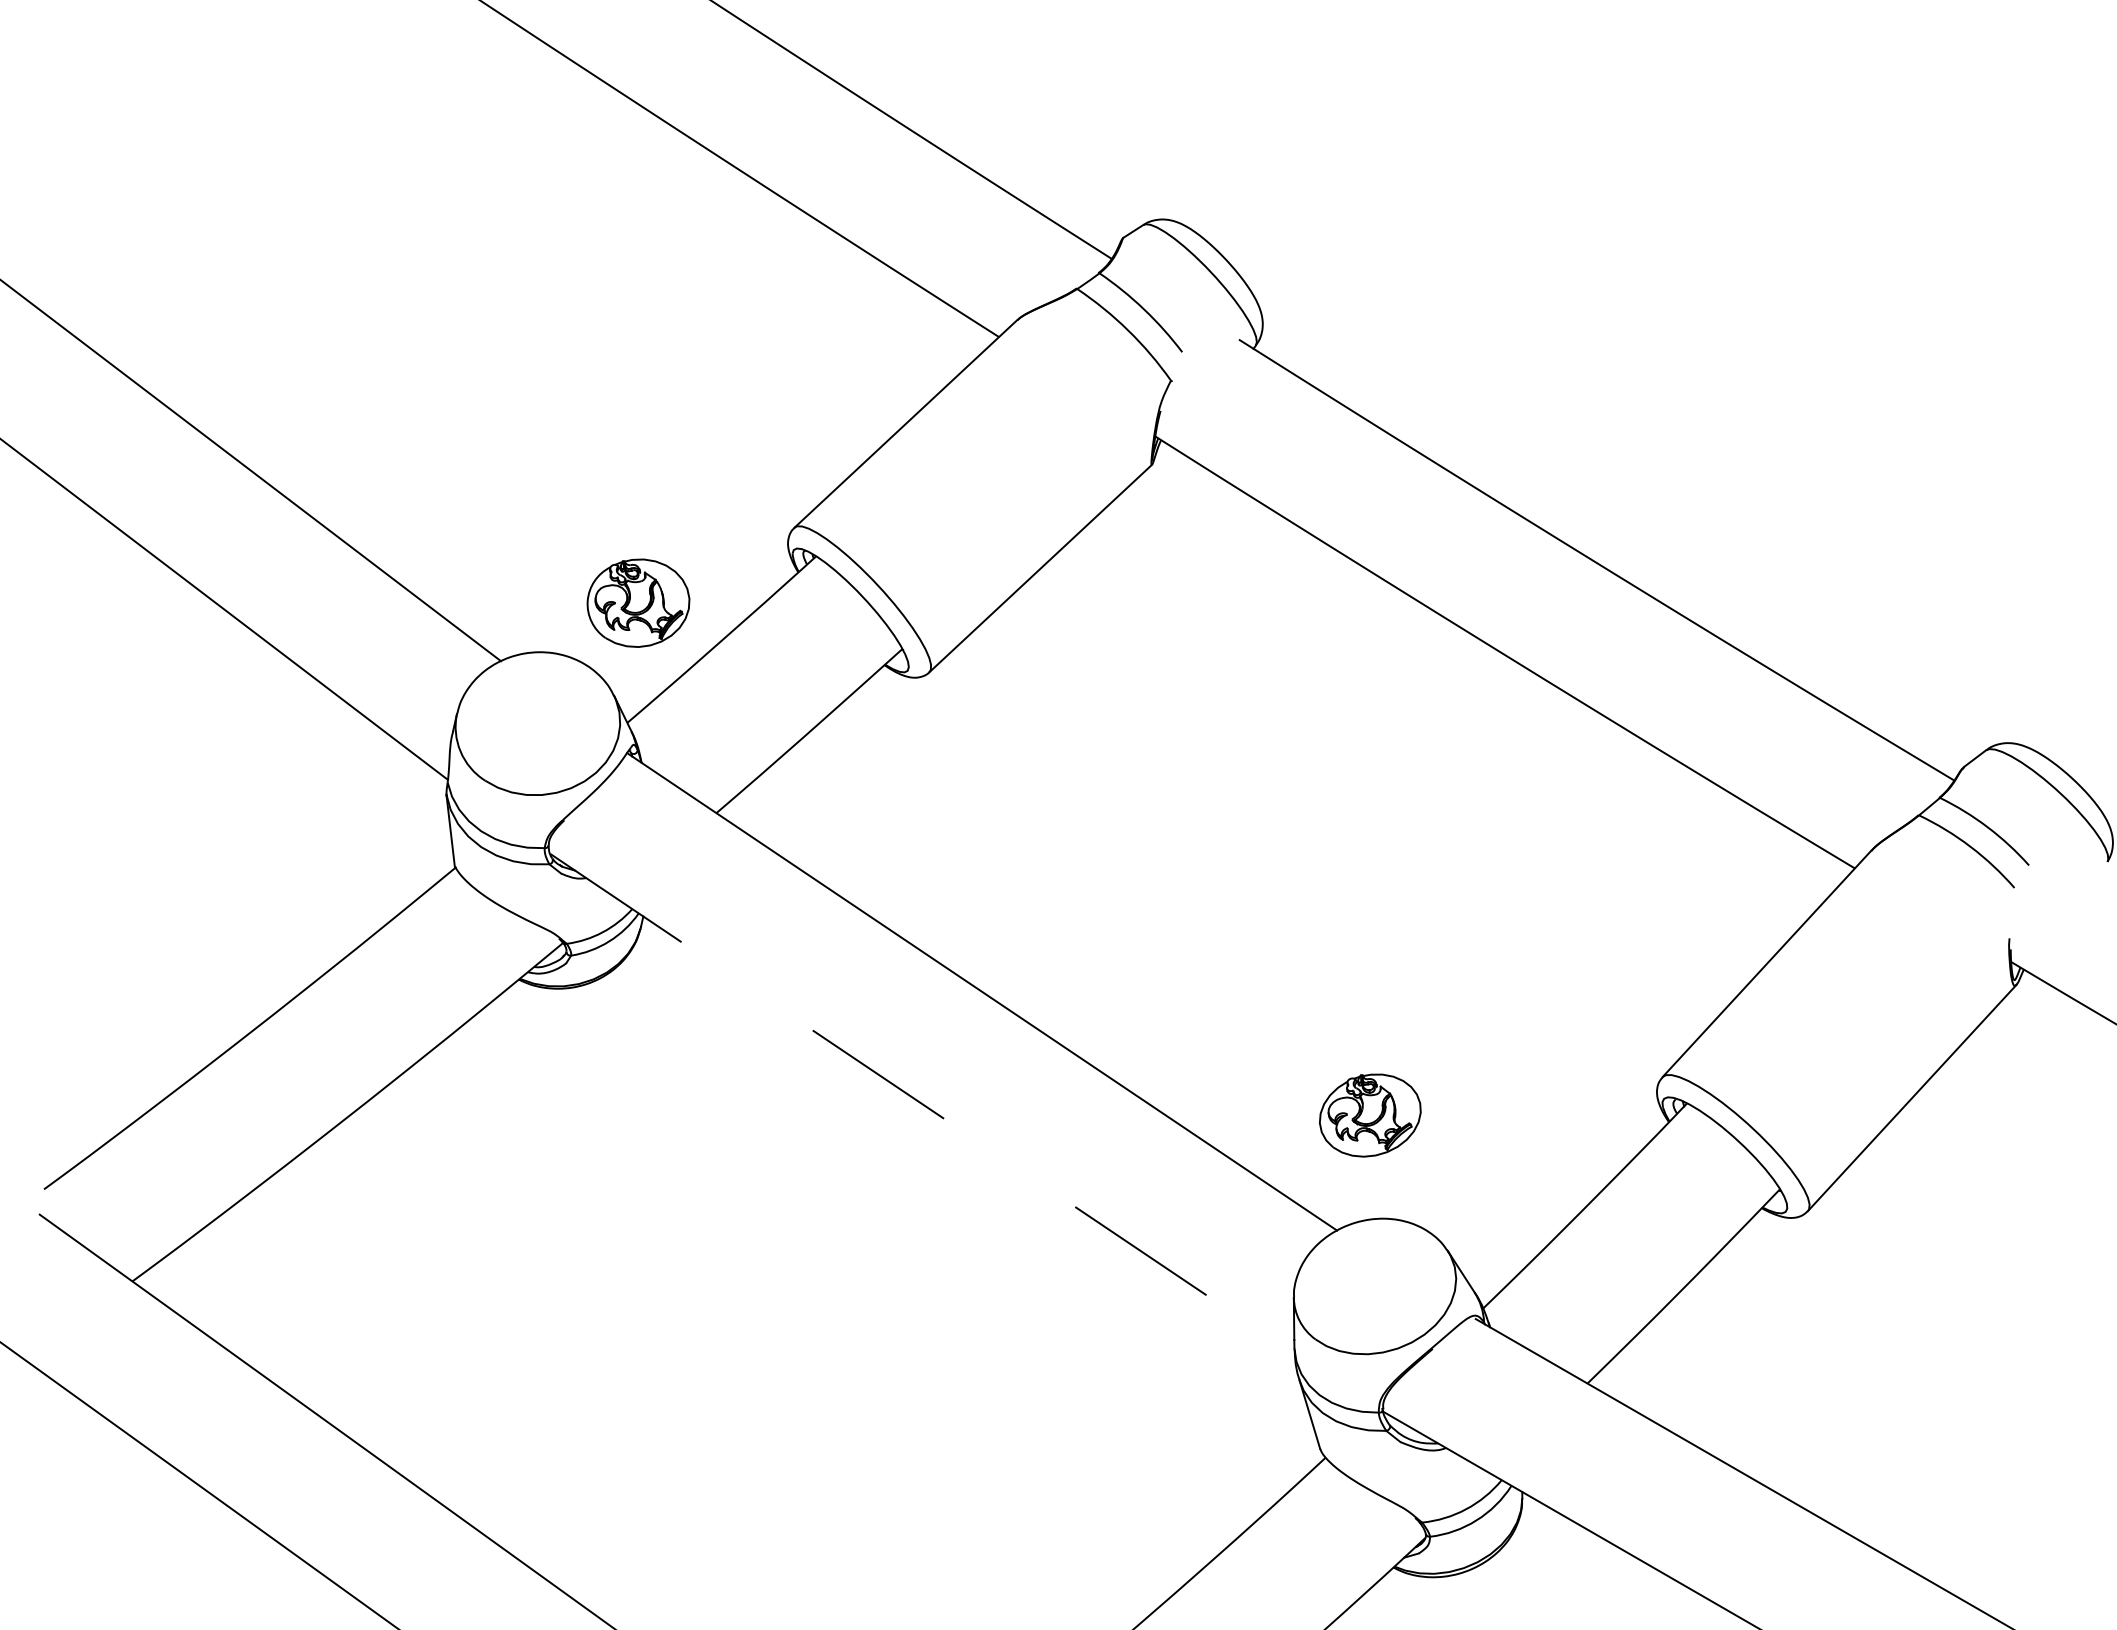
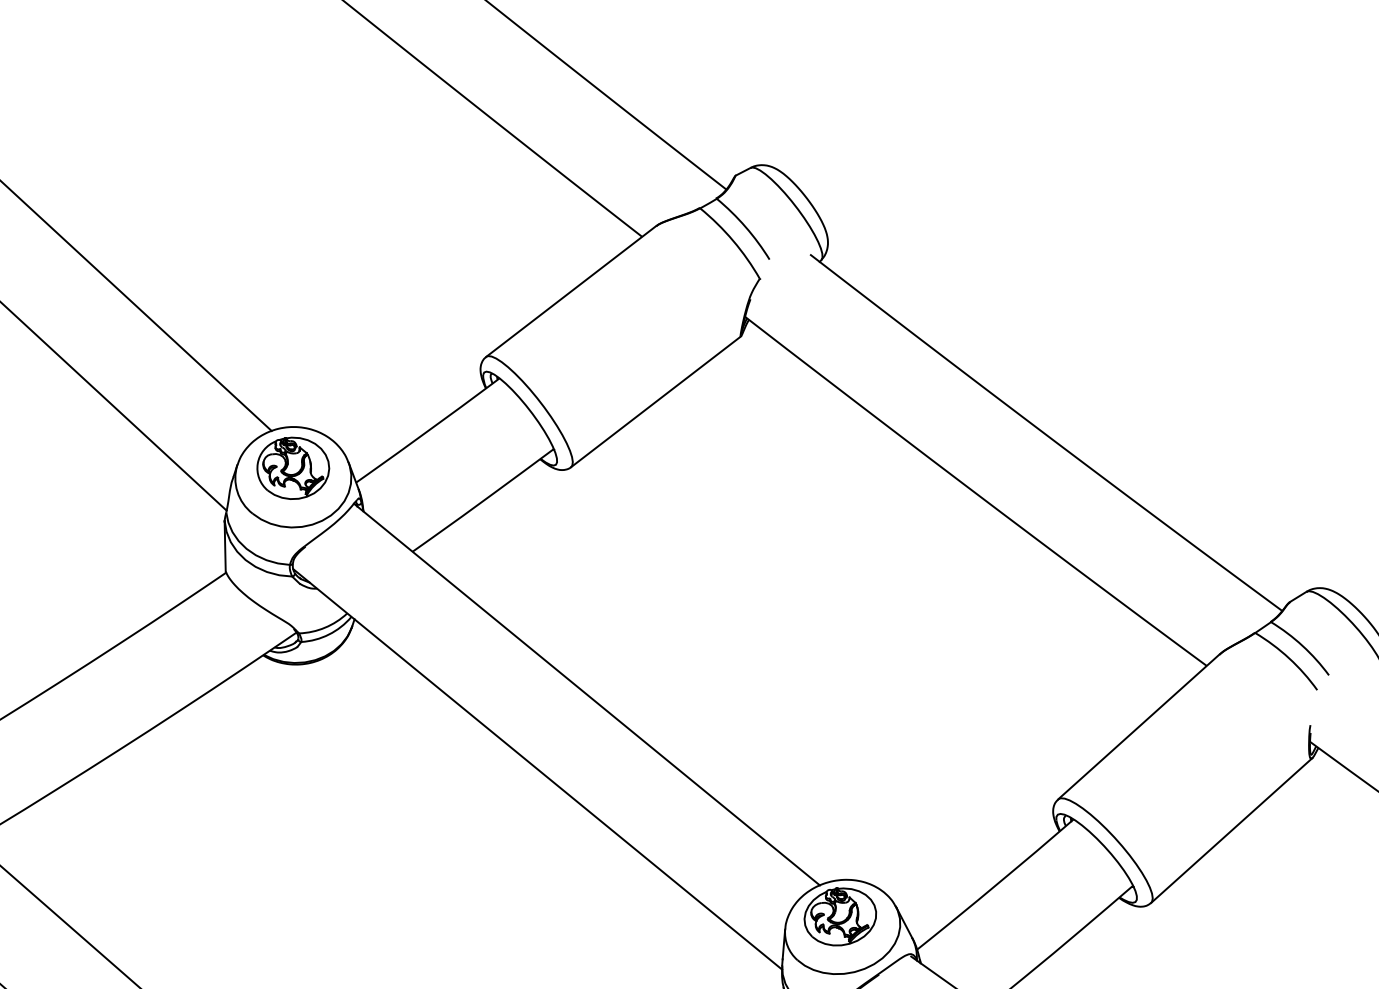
part: (638, 602) -> (293, 467), moved
line: (922, 1104) -> (537, 769), dashed -> solid
part: (1370, 1115) -> (840, 916), moved

